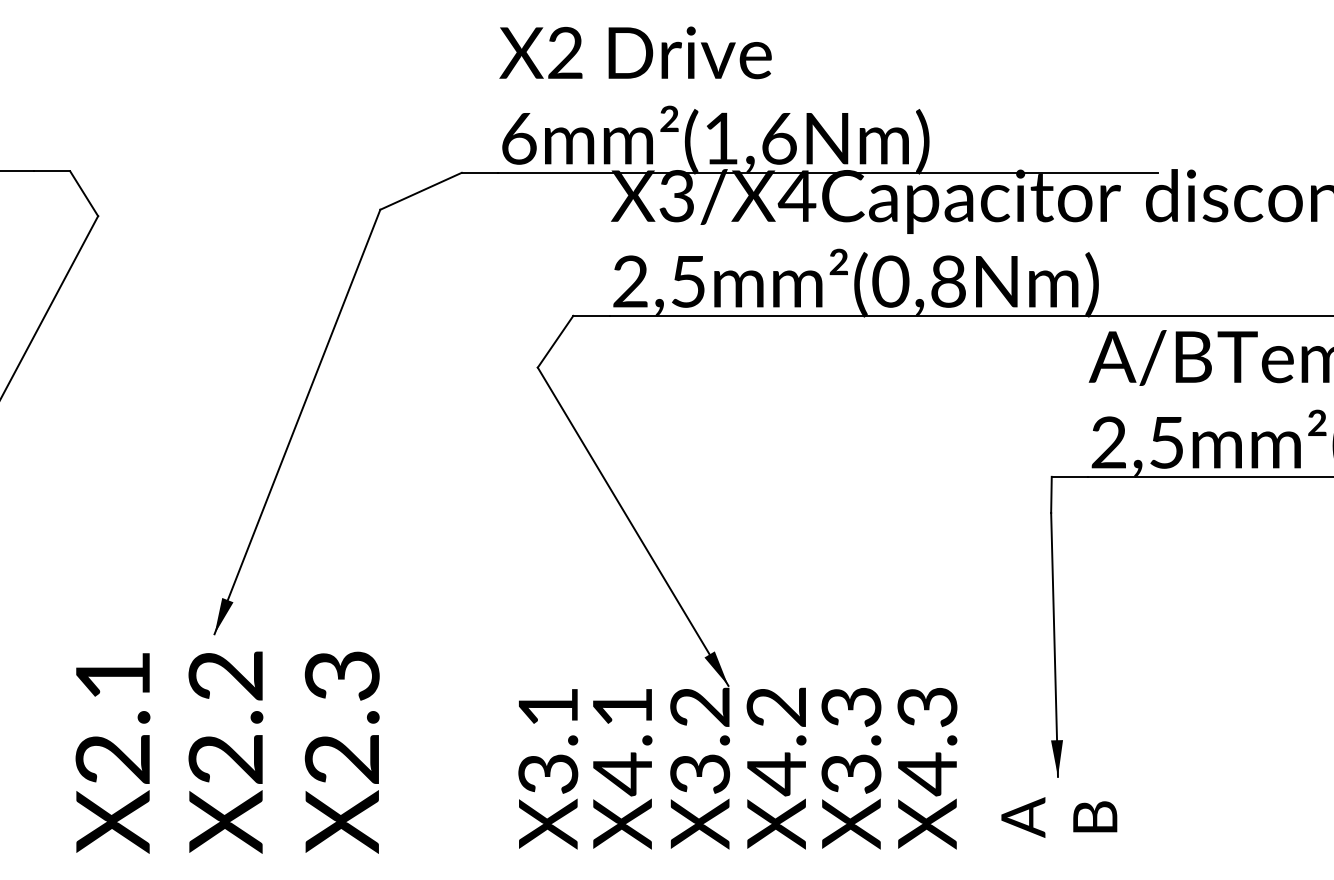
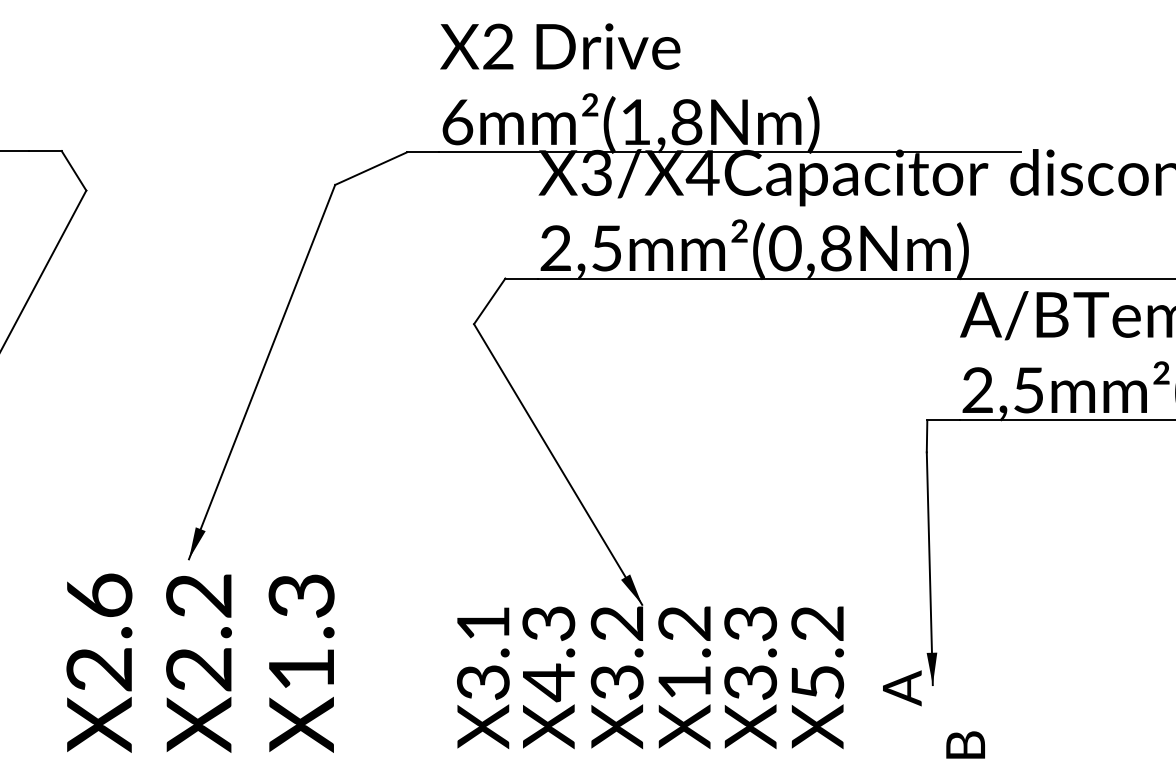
text: (779, 138) -> (687, 122), 6mm²(1,6Nm) -> 6mm²(1,8Nm)
text: (113, 674) -> (99, 594), X2.1 -> X2.6
text: (622, 707) -> (548, 623), X4.1 -> X4.3
text: (927, 741) -> (817, 653), X4.3 -> X5.2
text: (341, 759) -> (300, 669), X2.3 -> X1.3
text: (776, 774) -> (684, 682), X4.2 -> X1.2
text: (1095, 816) -> (965, 744), moved
text: (1023, 817) -> (902, 688), moved

